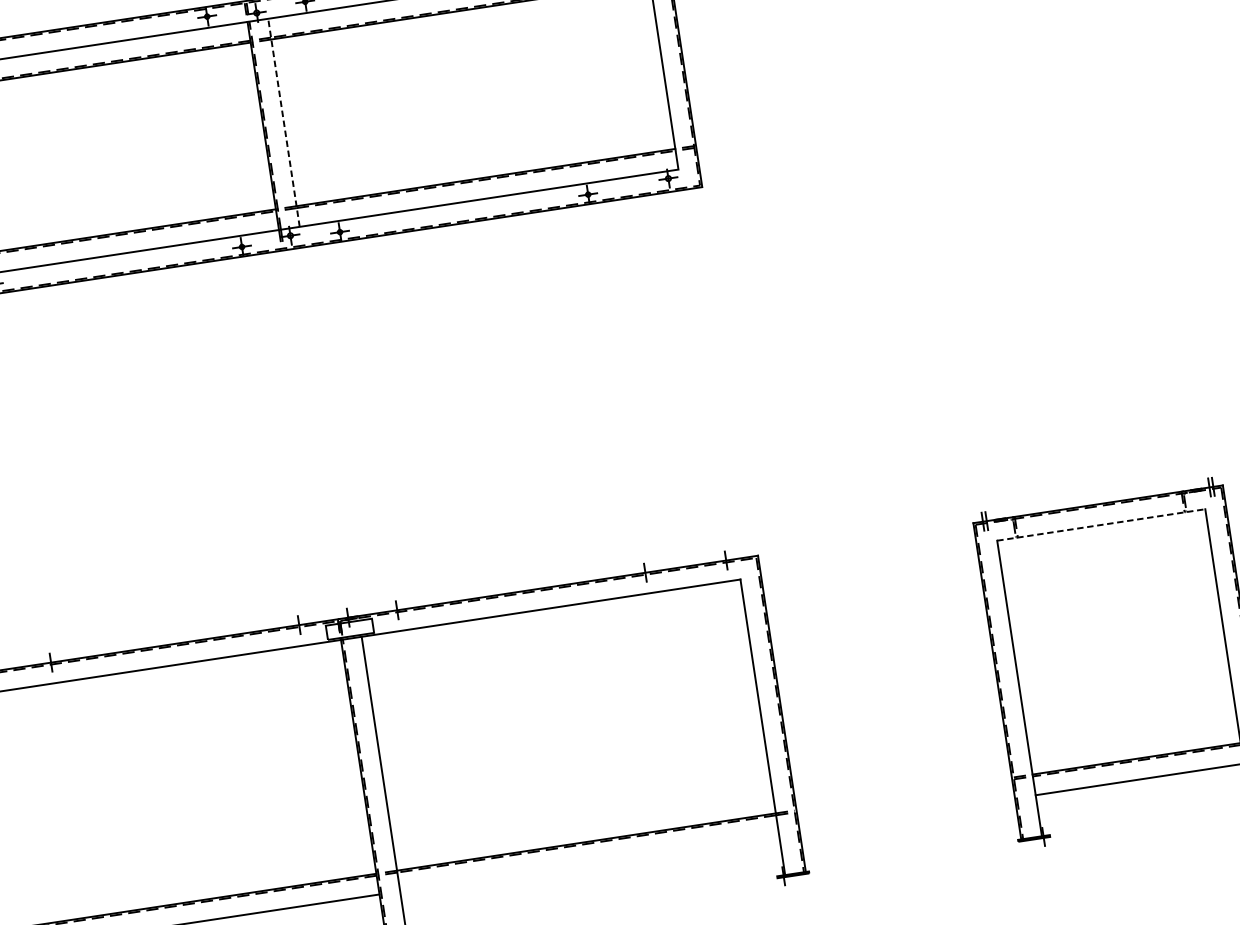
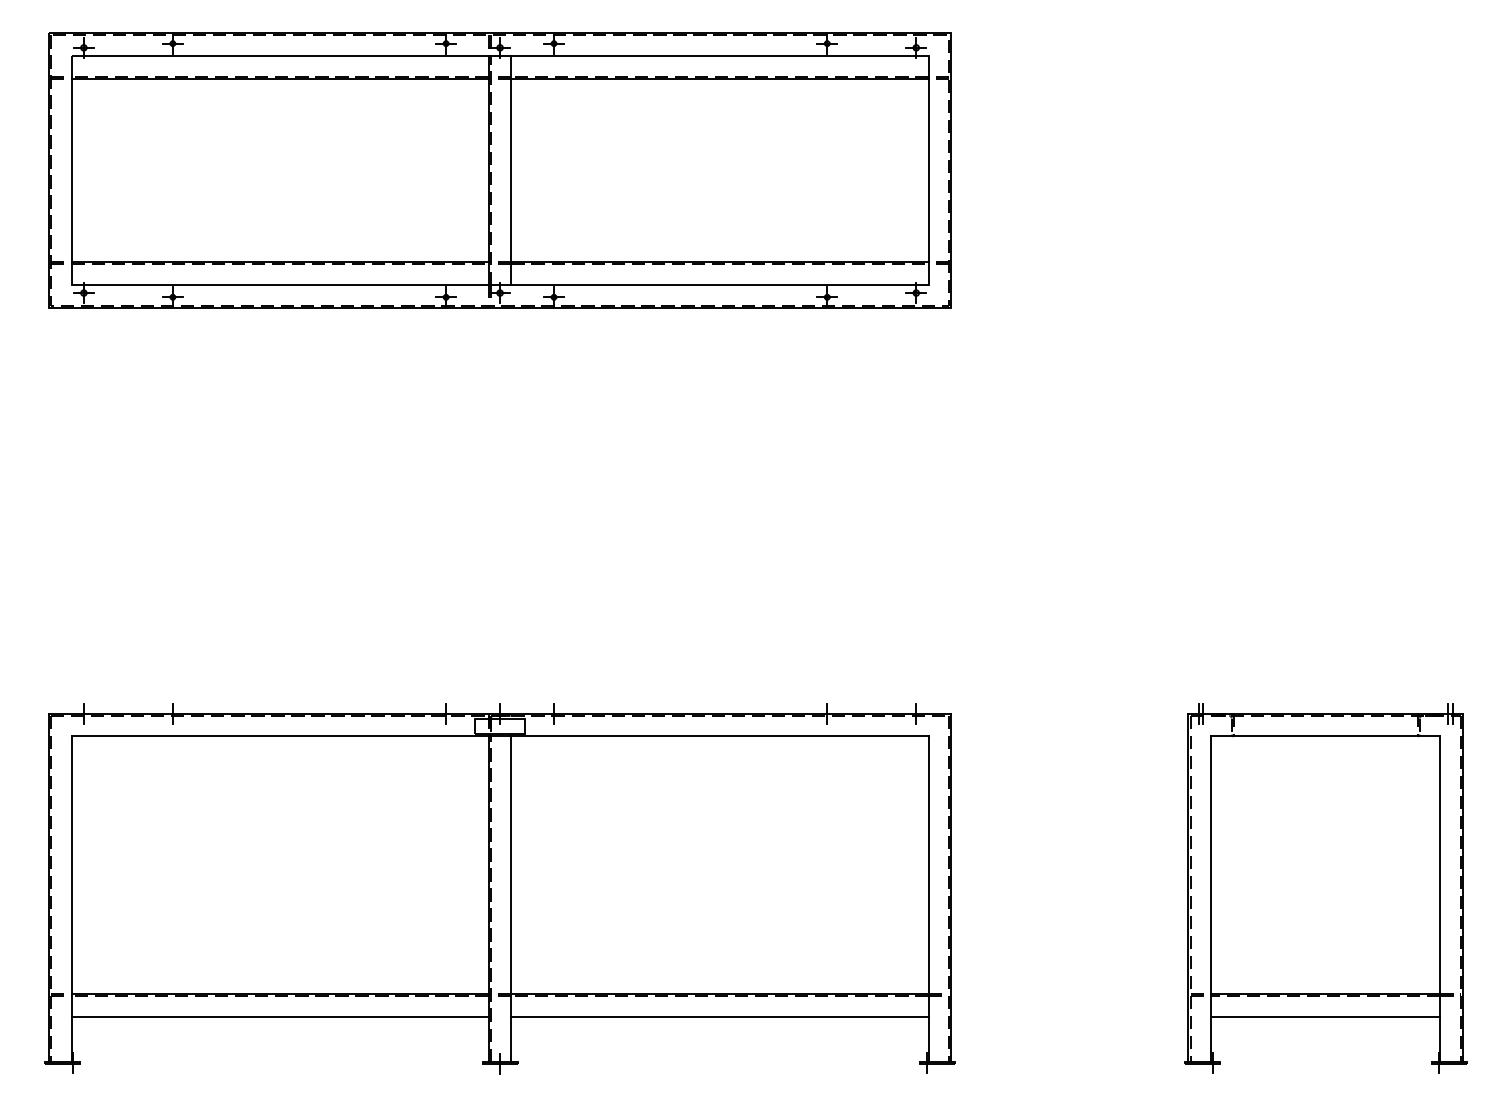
line: (284, 122) -> (511, 170), dashed -> solid
line: (1101, 525) -> (1325, 736), dashed -> solid
line: (589, 862) -> (719, 1016), added

